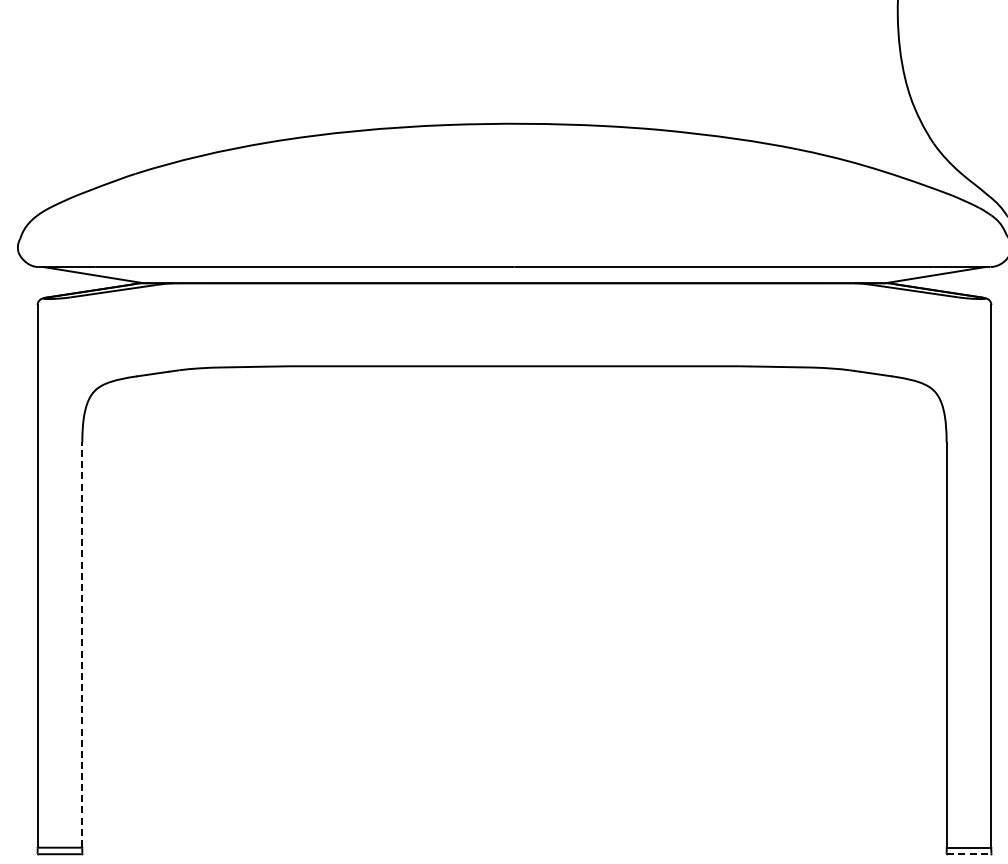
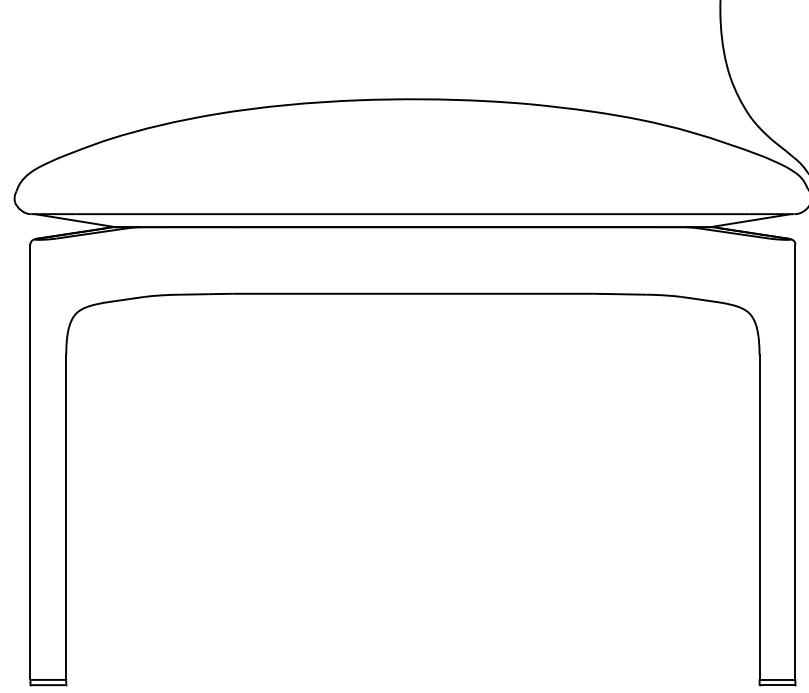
line: (82, 644) -> (66, 516), dashed -> solid
line: (969, 854) -> (777, 685), dashed -> solid

